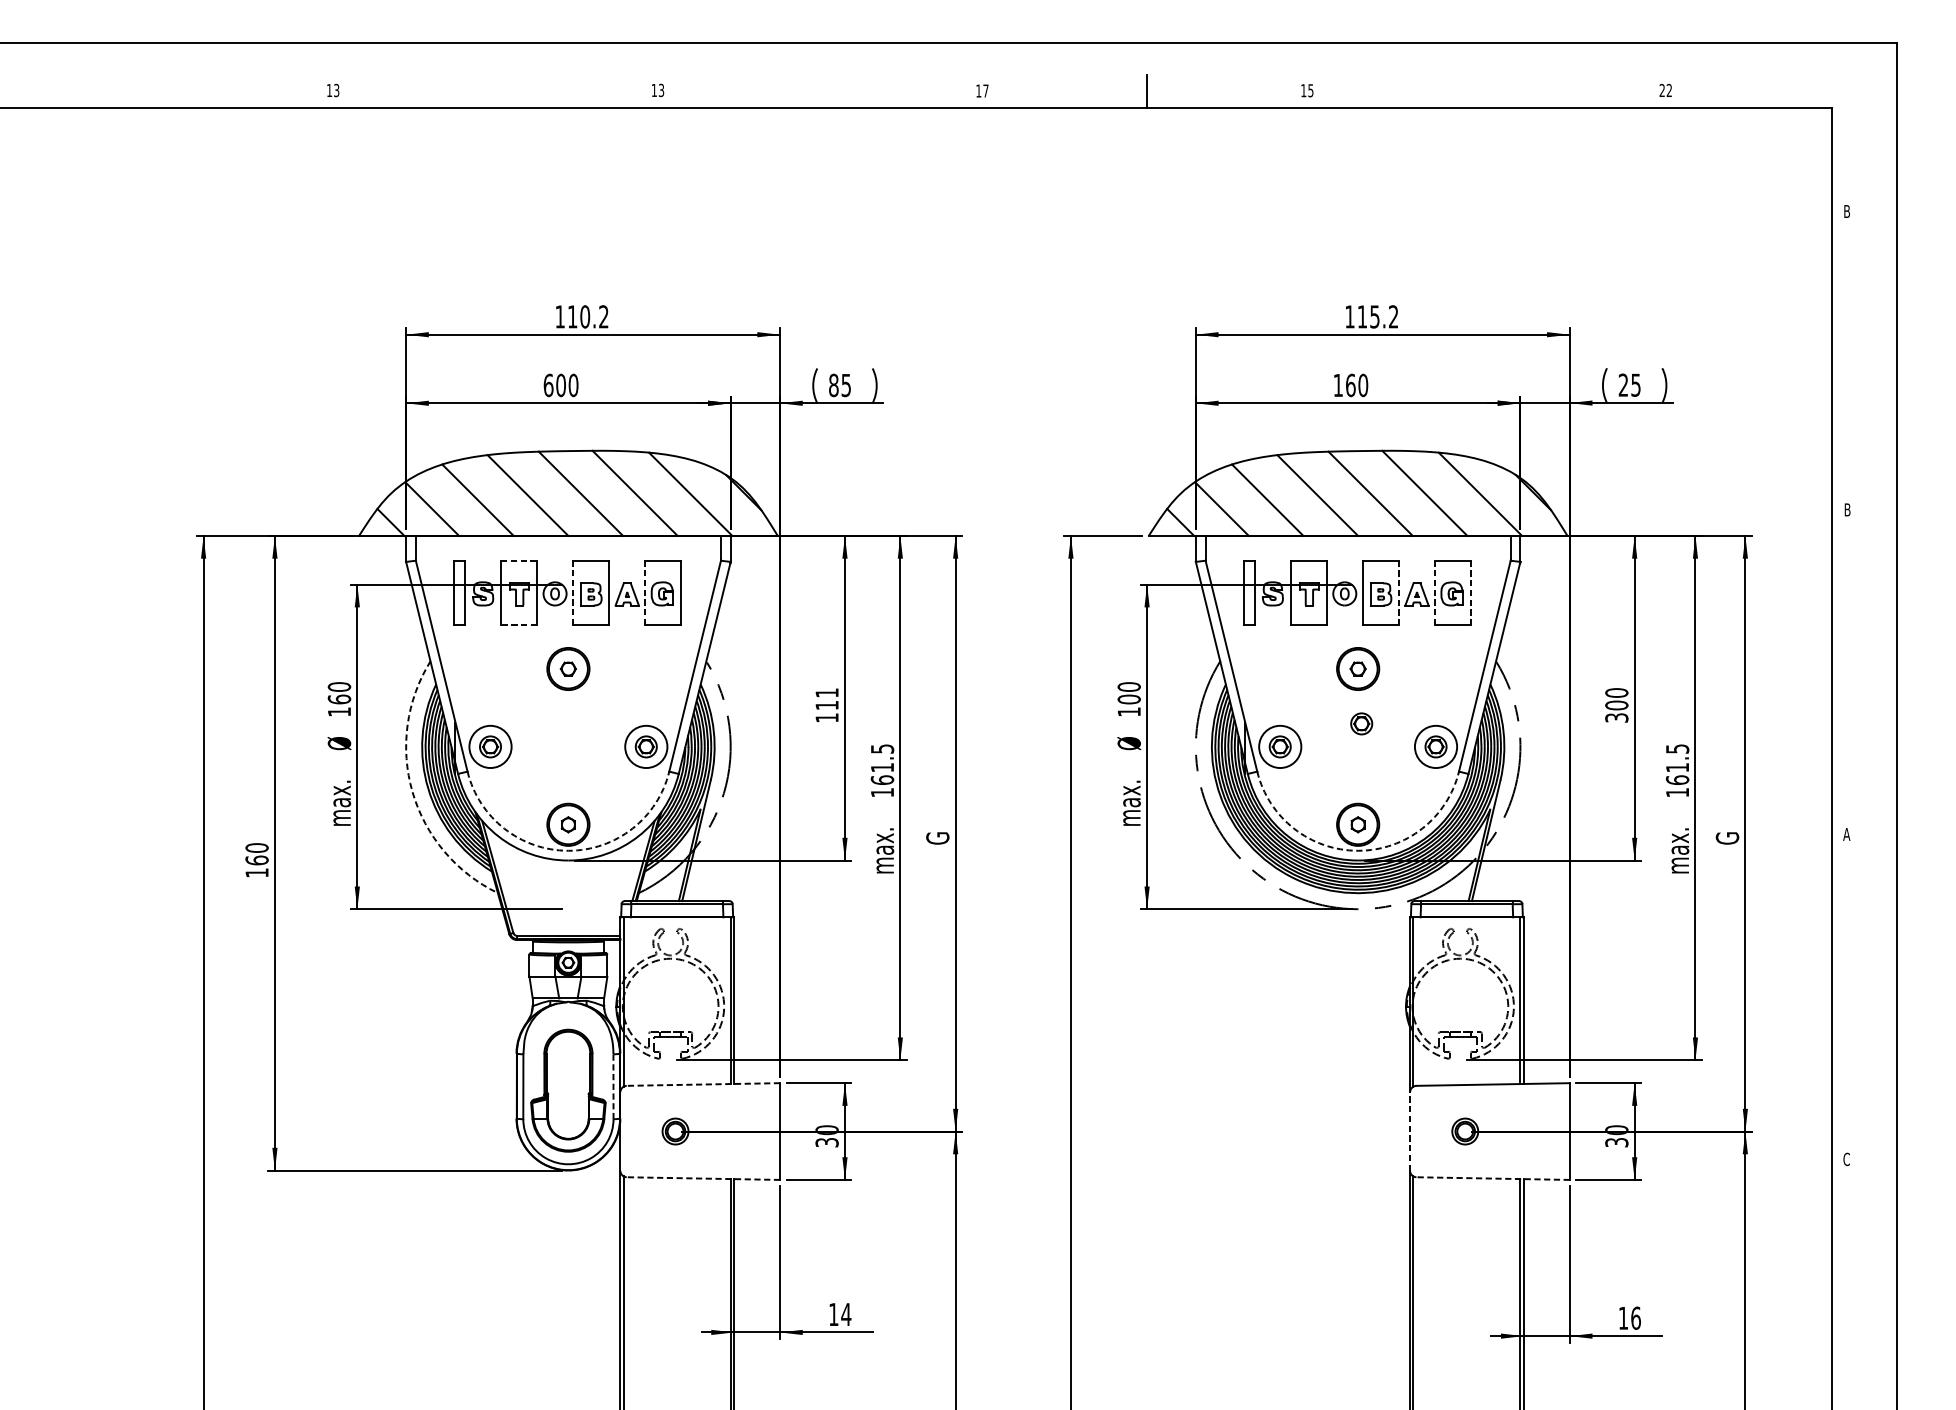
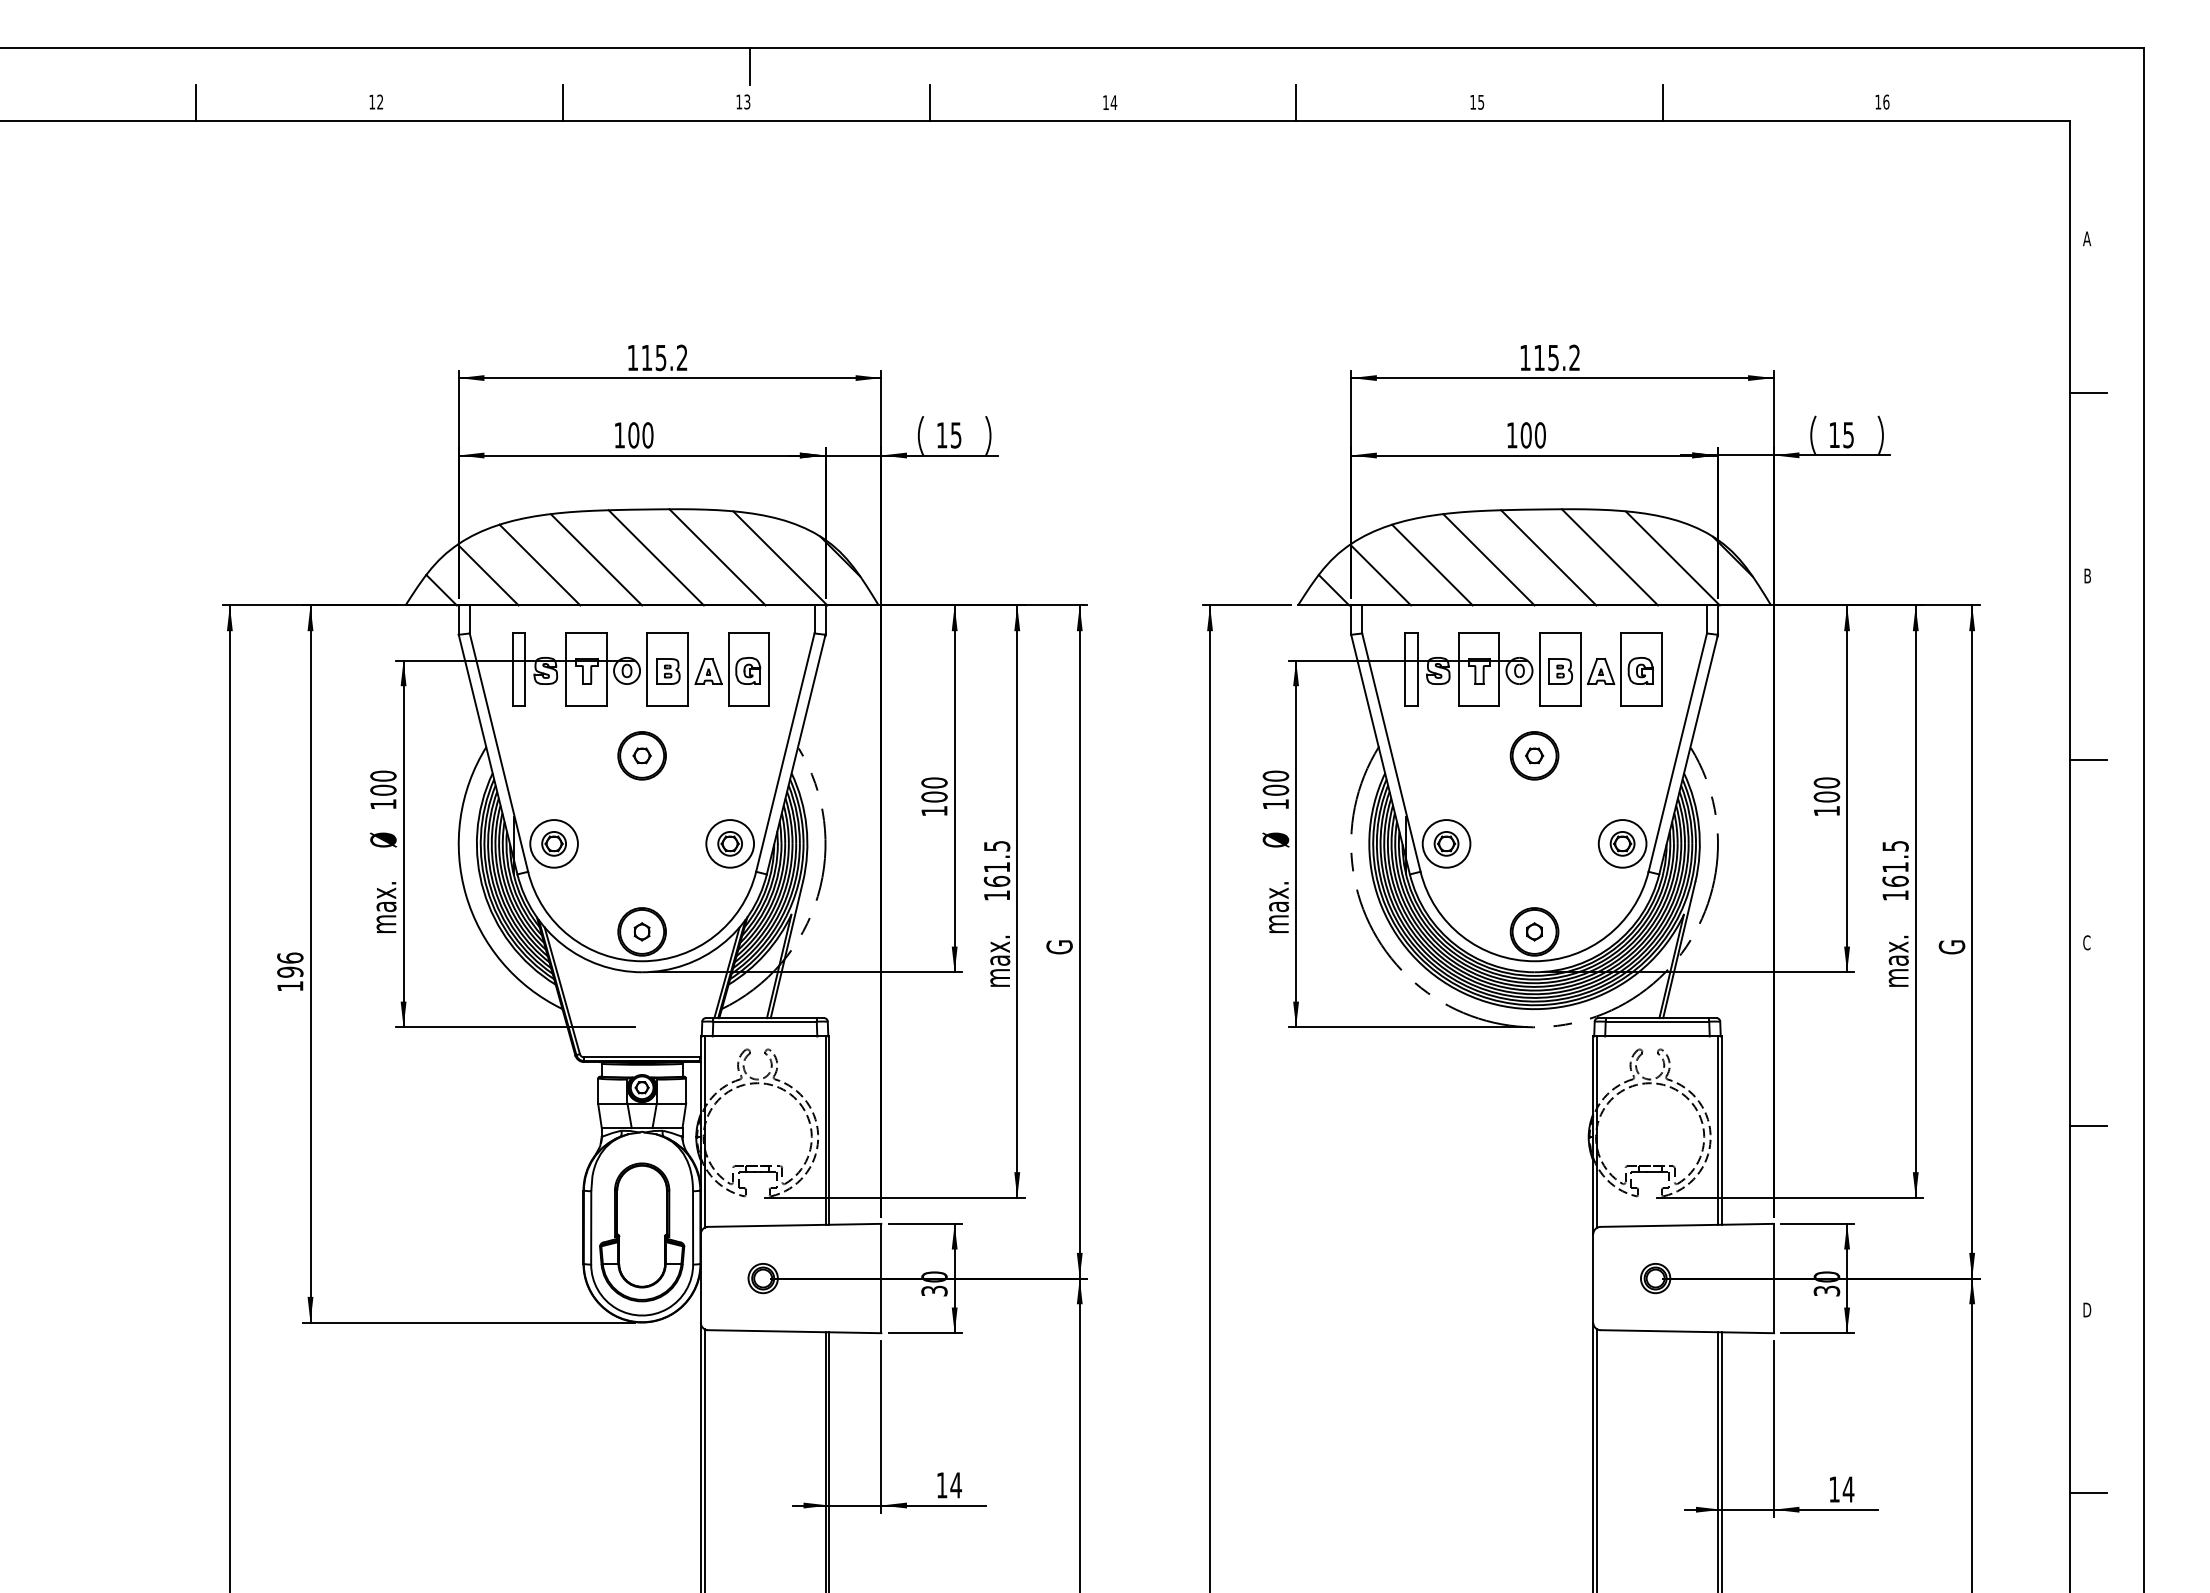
line: (663, 58) -> (749, 65), added
text: (1666, 89) -> (1882, 101), 22 -> 16
line: (173, 90) -> (195, 102), added
text: (336, 90) -> (380, 102), 13 -> 12
line: (497, 90) -> (562, 102), added
line: (822, 90) -> (929, 102), added
text: (985, 90) -> (1113, 102), 17 -> 14
line: (1472, 90) -> (1663, 102), added
text: (1847, 211) -> (2087, 238), B -> A
text: (584, 316) -> (660, 357), 110.2 -> 115.2
line: (1848, 347) -> (2088, 392), added
text: (1623, 384) -> (1834, 434), 25 -> 15
text: (548, 385) -> (619, 435), 600 -> 100
text: (833, 385) -> (941, 435), 85 -> 15
text: (1350, 385) -> (1525, 435), 160 -> 100
line: (519, 560) -> (586, 633), dashed -> solid
line: (573, 592) -> (647, 669), dashed -> solid
line: (644, 592) -> (728, 669), dashed -> solid
line: (1435, 592) -> (1621, 669), dashed -> solid
line: (1398, 593) -> (1580, 670), dashed -> solid
line: (1470, 593) -> (1661, 670), dashed -> solid
line: (518, 625) -> (585, 706), dashed -> solid
line: (1848, 672) -> (2088, 759), added
text: (339, 698) -> (383, 789), 160 -> 100
text: (827, 698) -> (934, 789), 111 -> 100
text: (1616, 718) -> (1826, 811), 300 -> 100
part: (1361, 723) -> (1538, 817), removed
arc: (412, 791) -> (466, 894), dashed -> solid
text: (1846, 834) -> (2086, 942), A -> C
arc: (568, 851) -> (642, 961), dashed -> solid
arc: (1358, 851) -> (1534, 961), dashed -> solid
text: (257, 853) -> (290, 964), 160 -> 196
line: (1848, 997) -> (2088, 1126), added
line: (703, 1084) -> (794, 1225), dashed -> solid
line: (613, 1086) -> (693, 1227), dashed -> solid
line: (1410, 1131) -> (1593, 1278), dashed -> solid
text: (1847, 1158) -> (2087, 1309), C -> D
line: (703, 1178) -> (794, 1331), dashed -> solid
line: (1493, 1178) -> (1687, 1331), dashed -> solid
text: (1635, 1318) -> (1848, 1489), 16 -> 14
line: (1848, 1321) -> (2088, 1493), added

